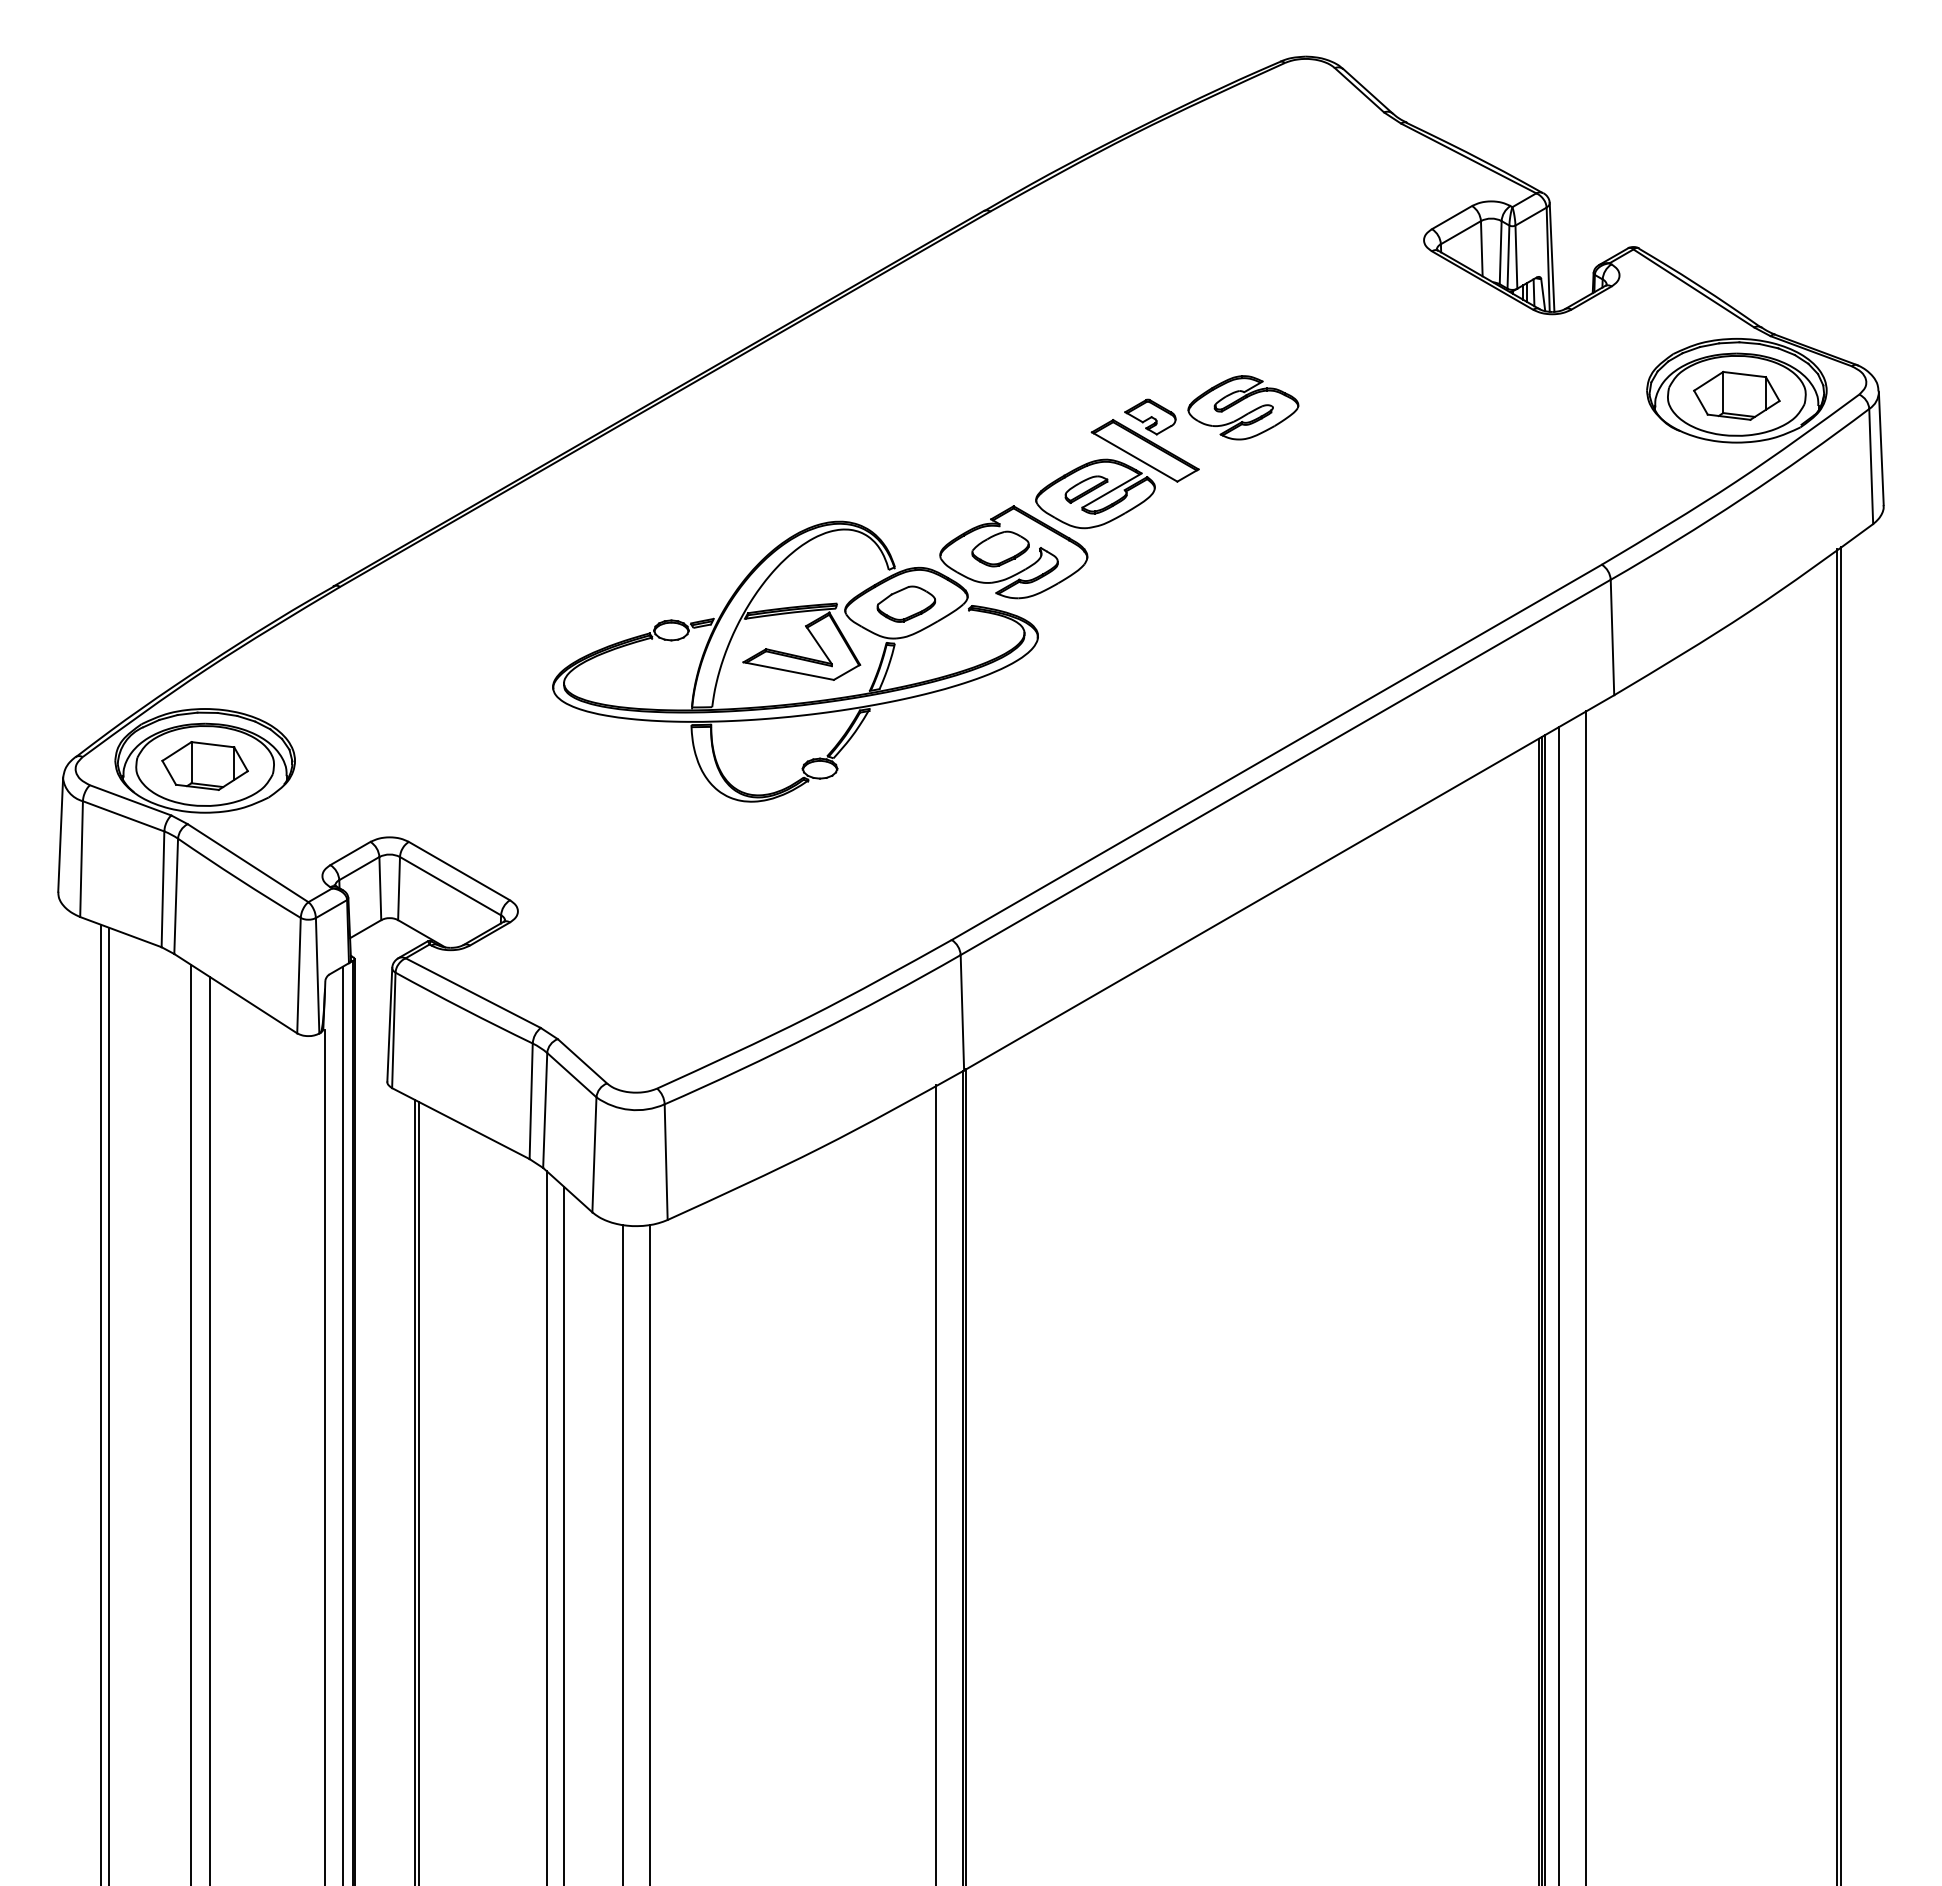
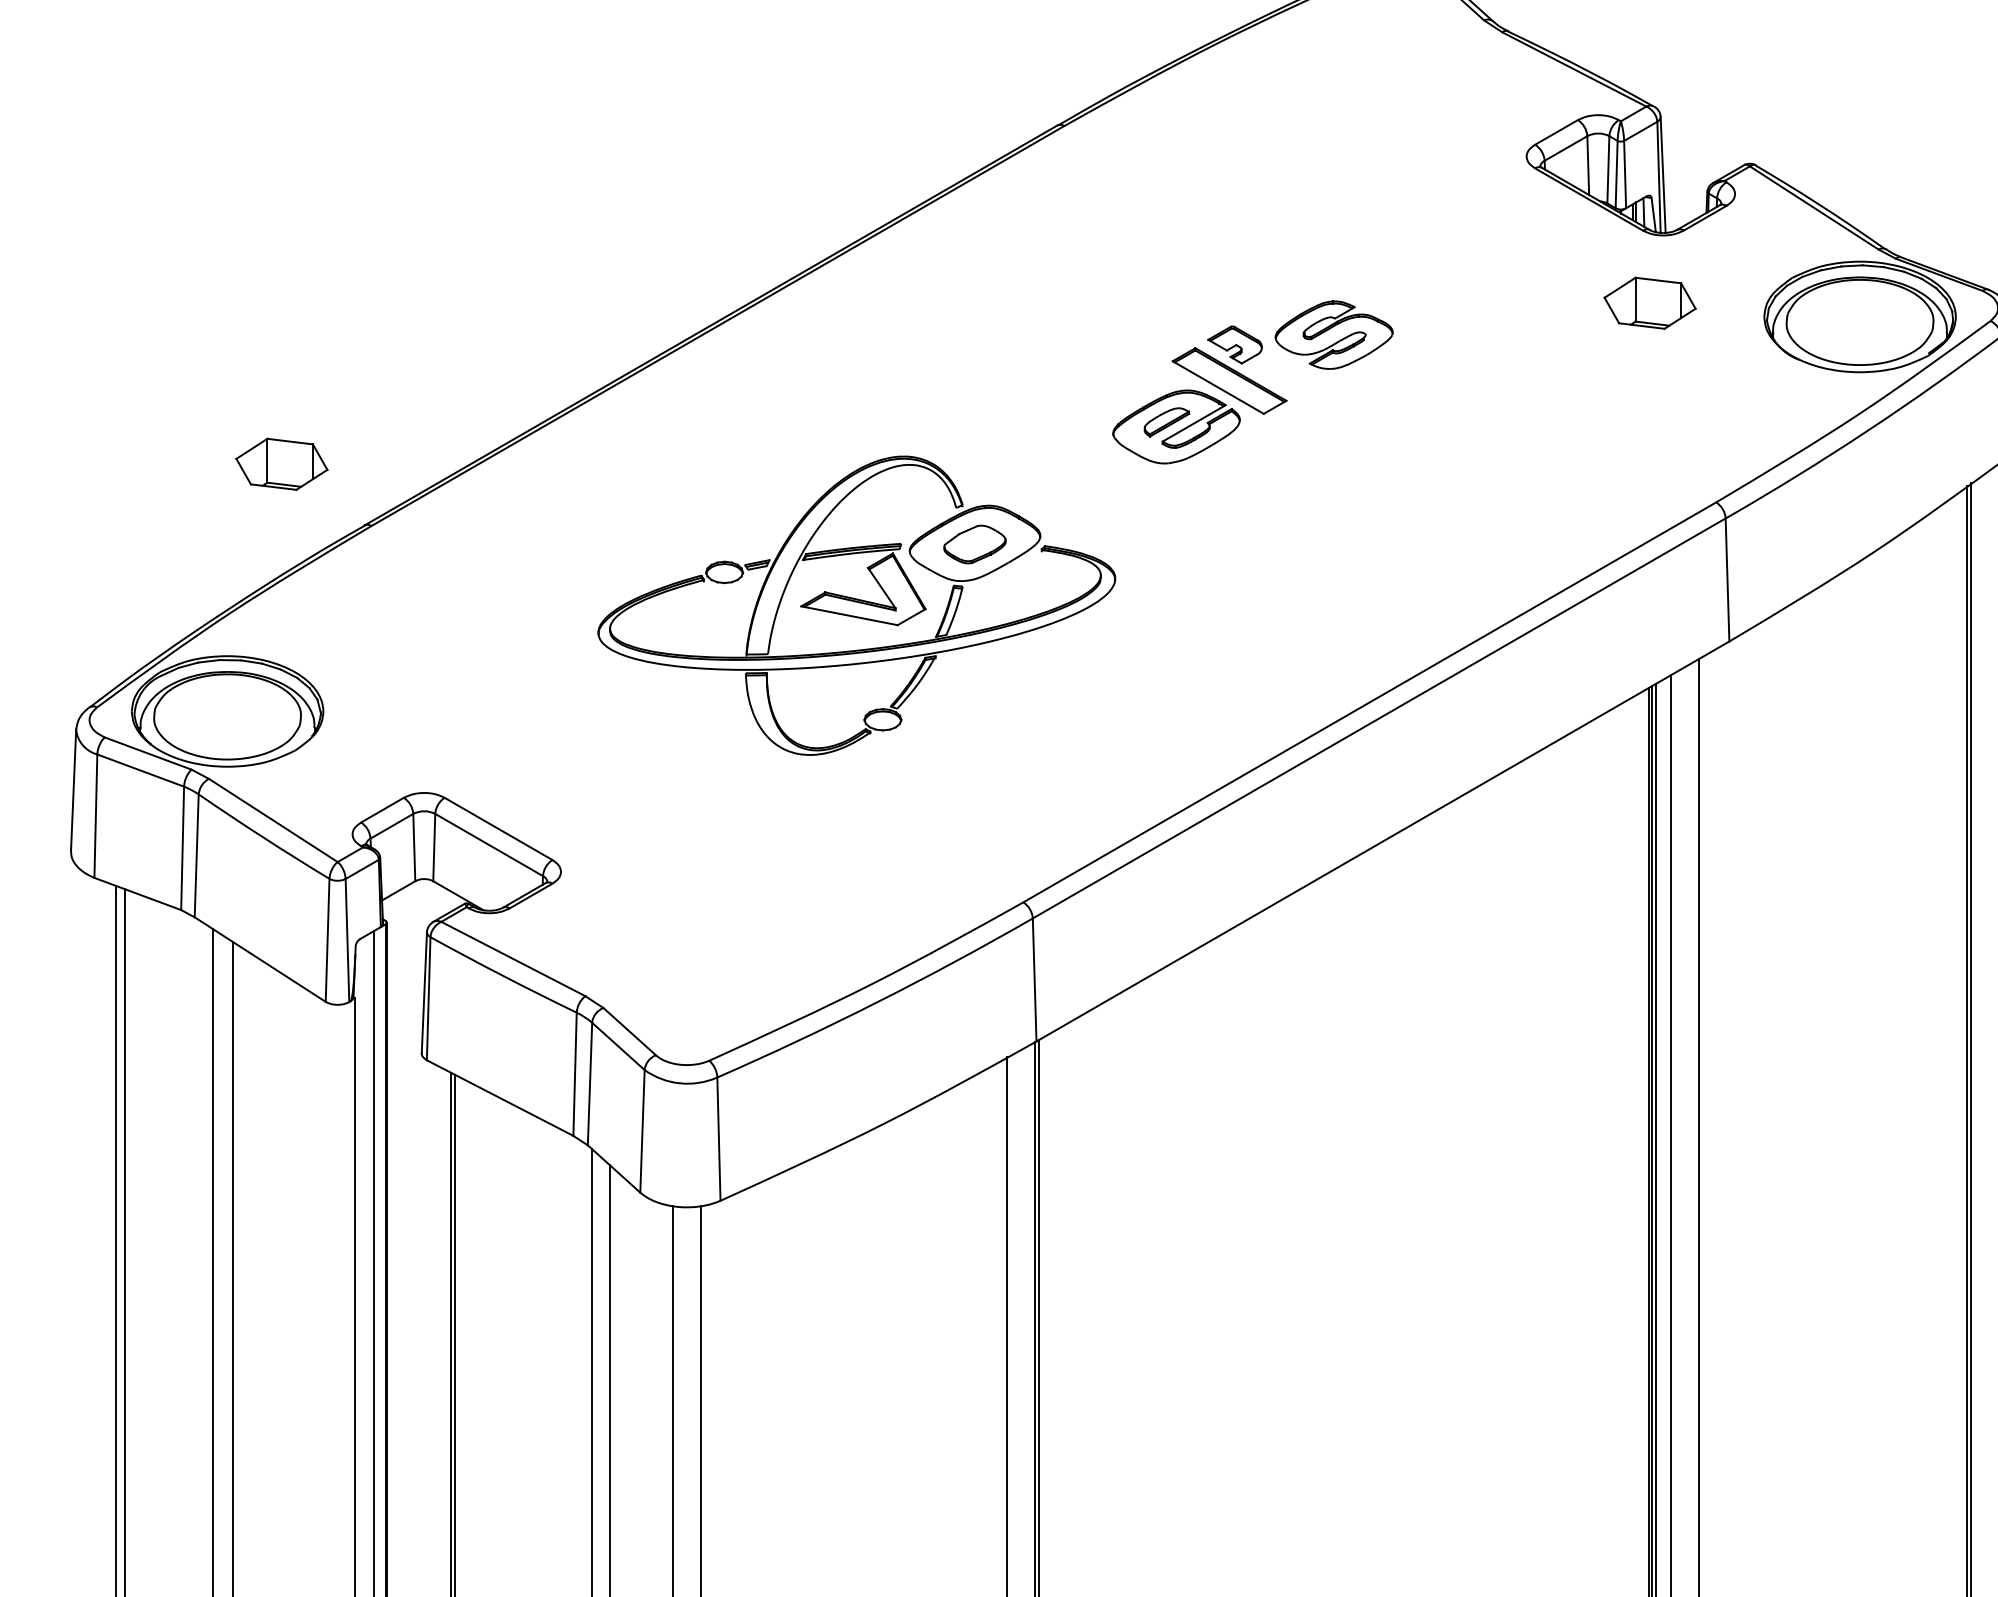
part: (1736, 395) -> (1649, 302), moved
part: (1013, 552) -> (1089, 489), removed
part: (204, 765) -> (281, 463), moved

